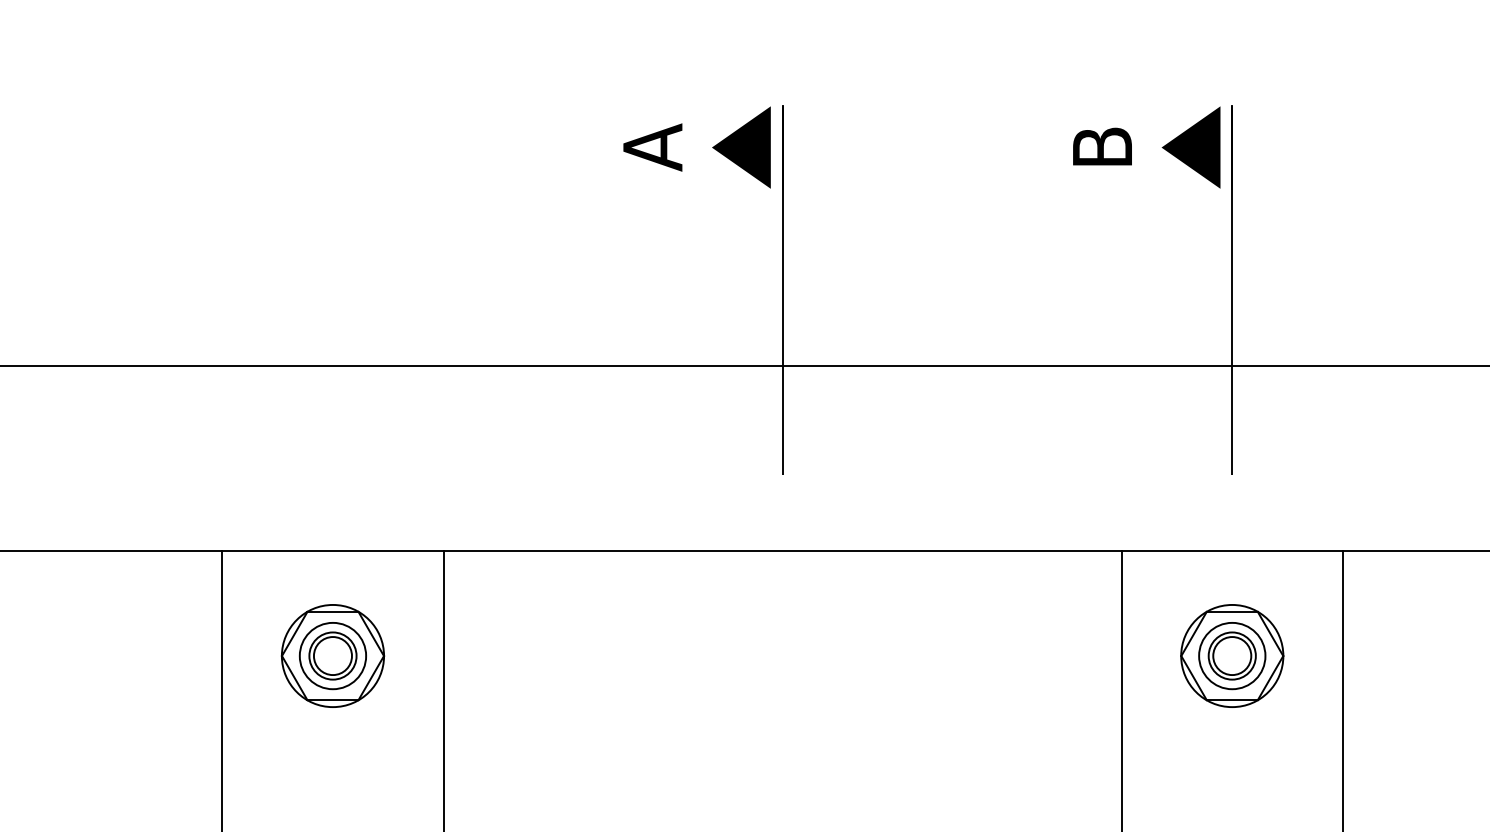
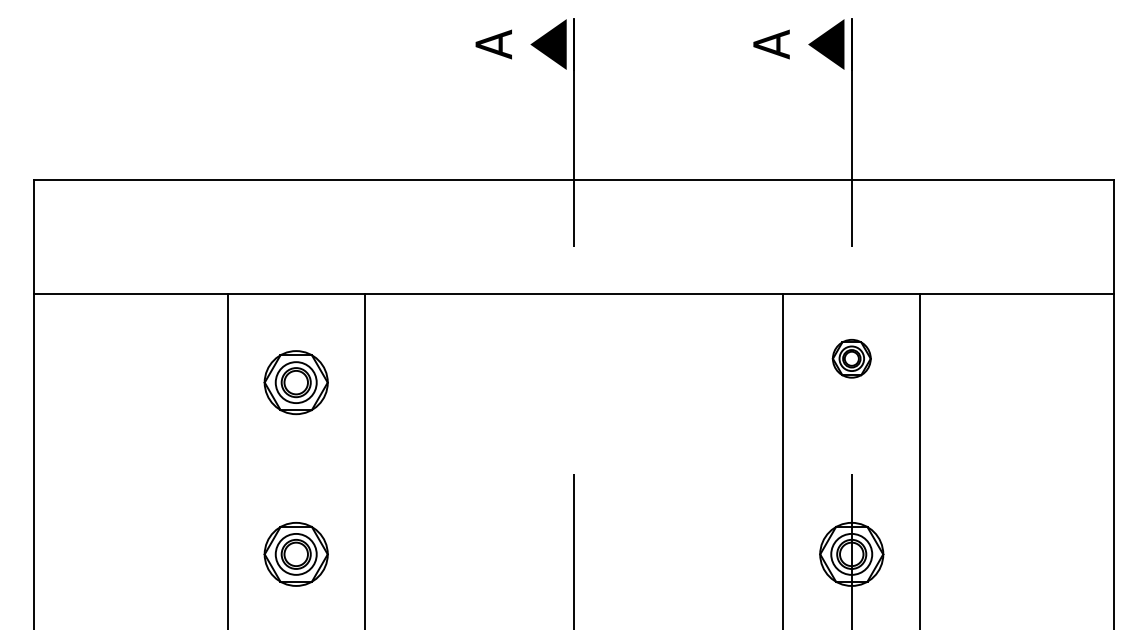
text: (1102, 147) -> (771, 44), B -> A
part: (331, 655) -> (295, 382), moved
part: (1231, 655) -> (851, 358), size x0.6

